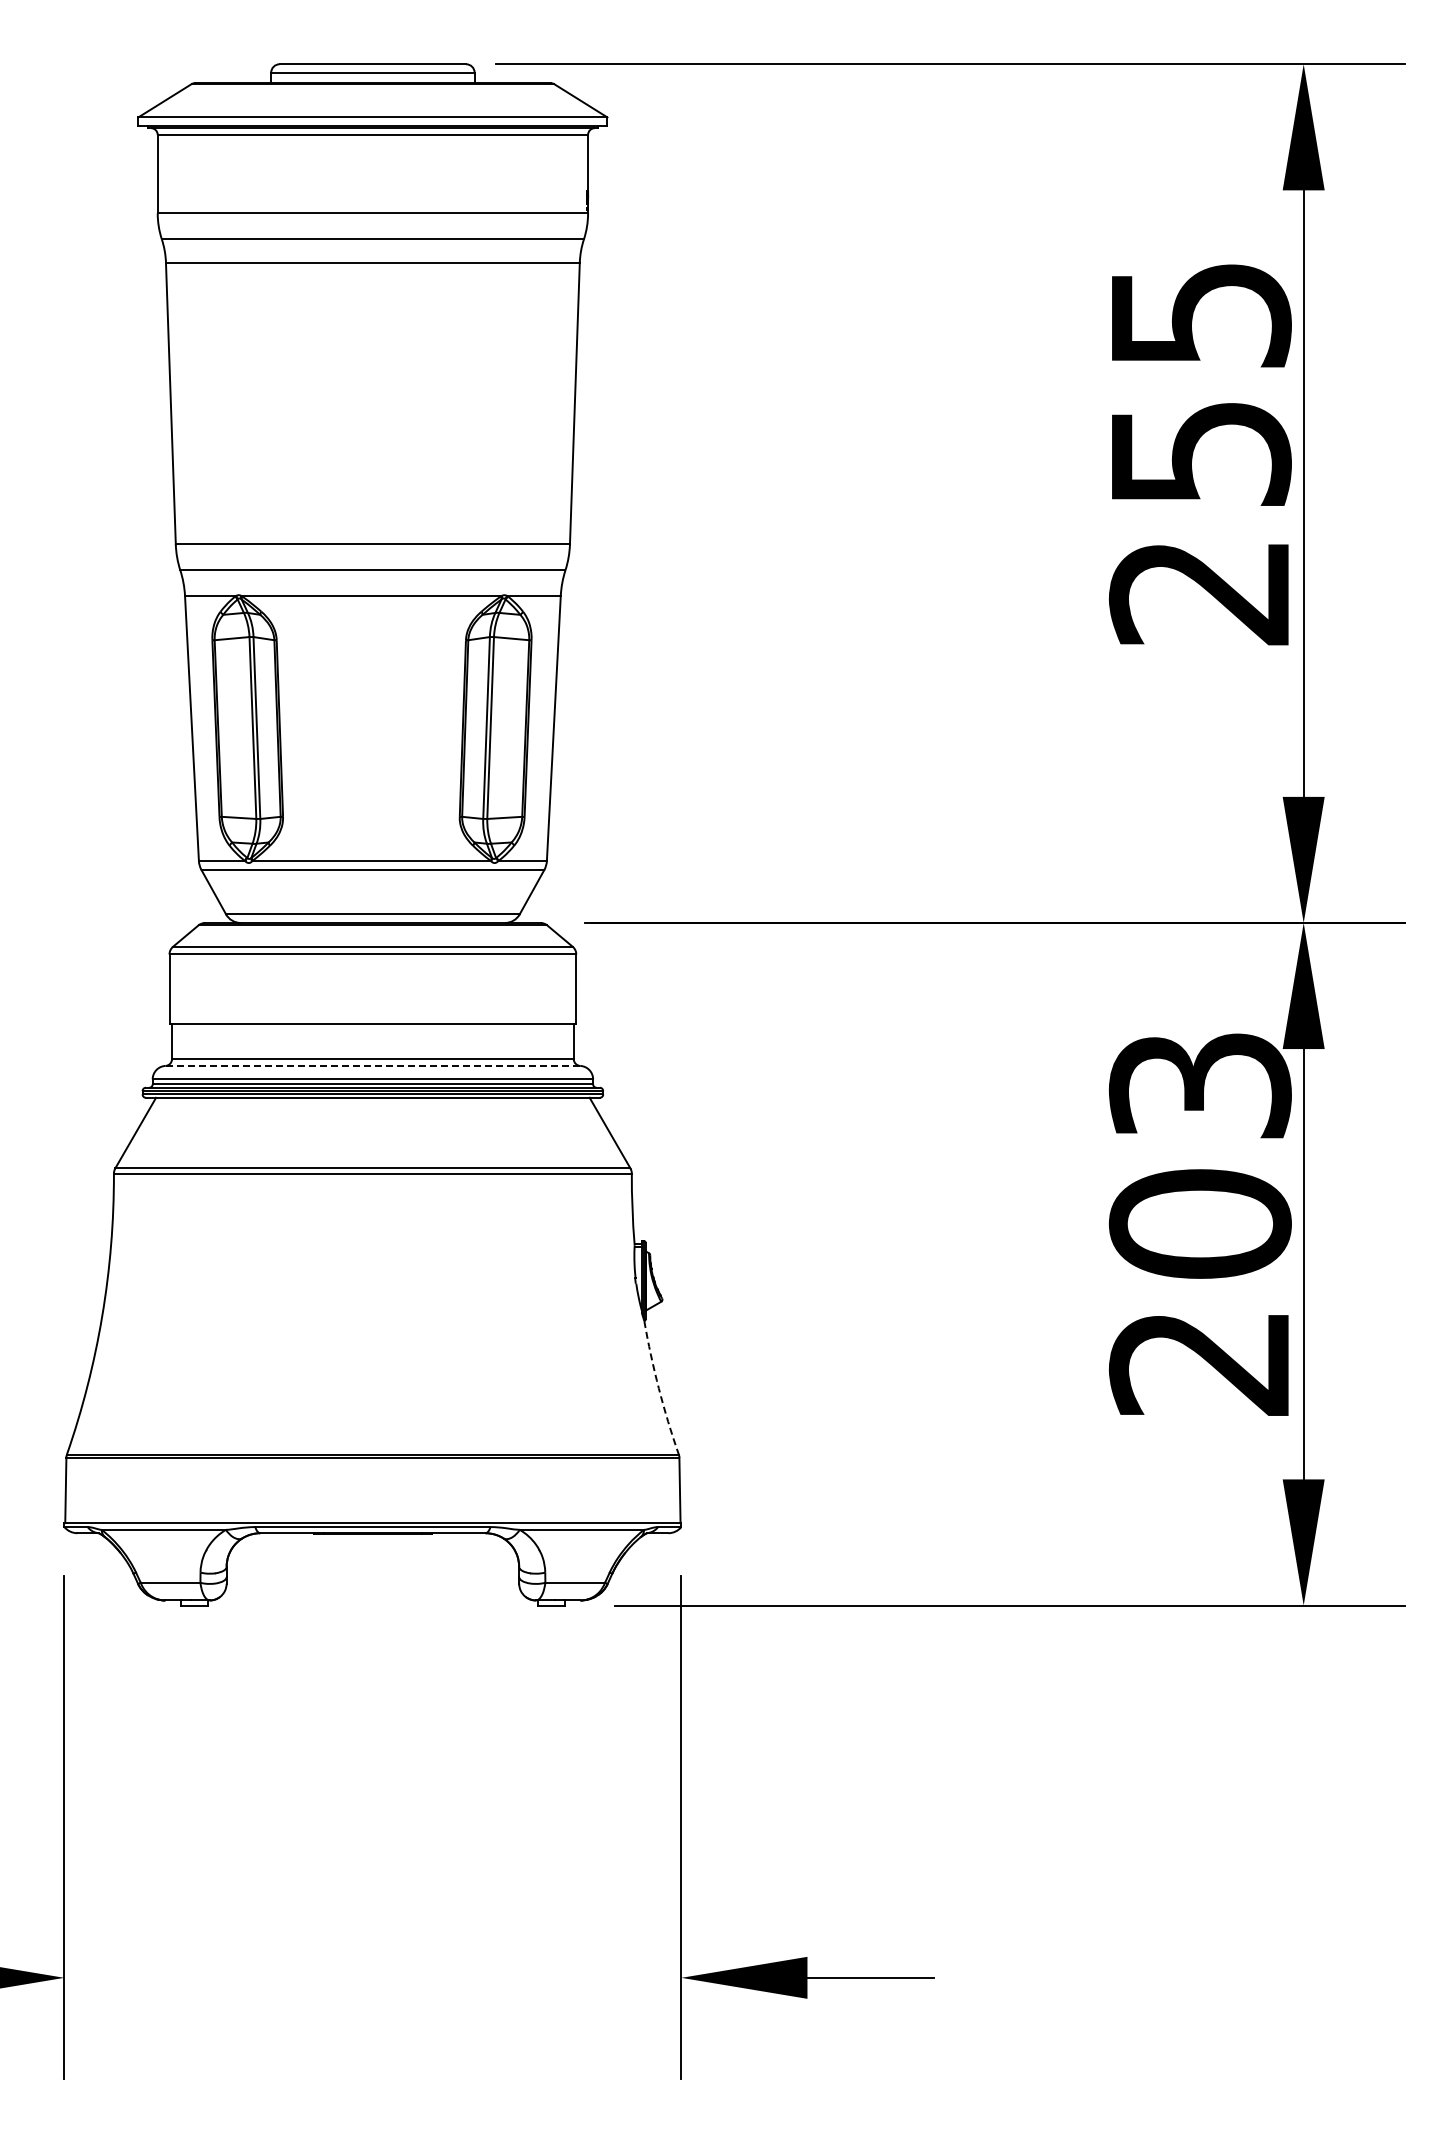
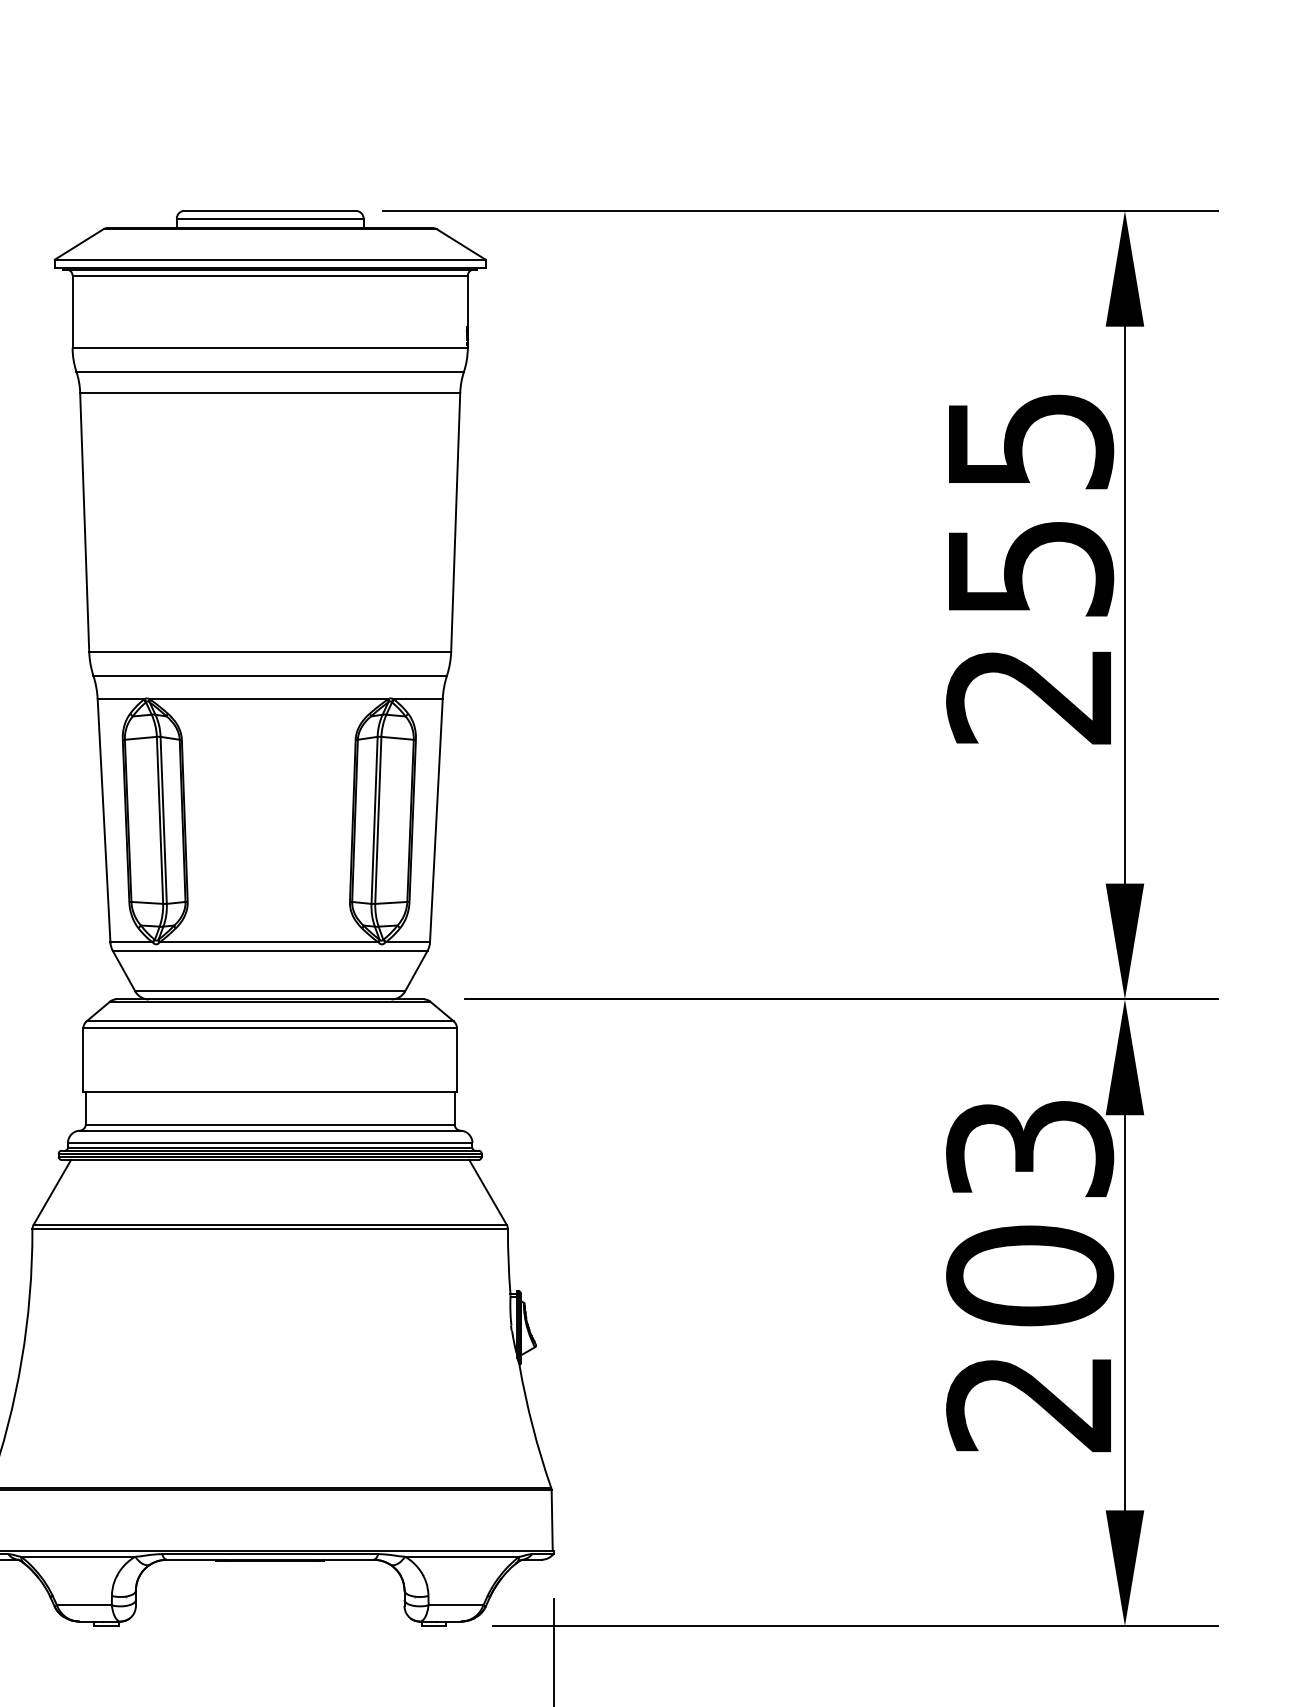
line: (372, 1065) -> (269, 1130), dashed -> solid
arc: (658, 1388) -> (532, 1426), dashed -> solid

